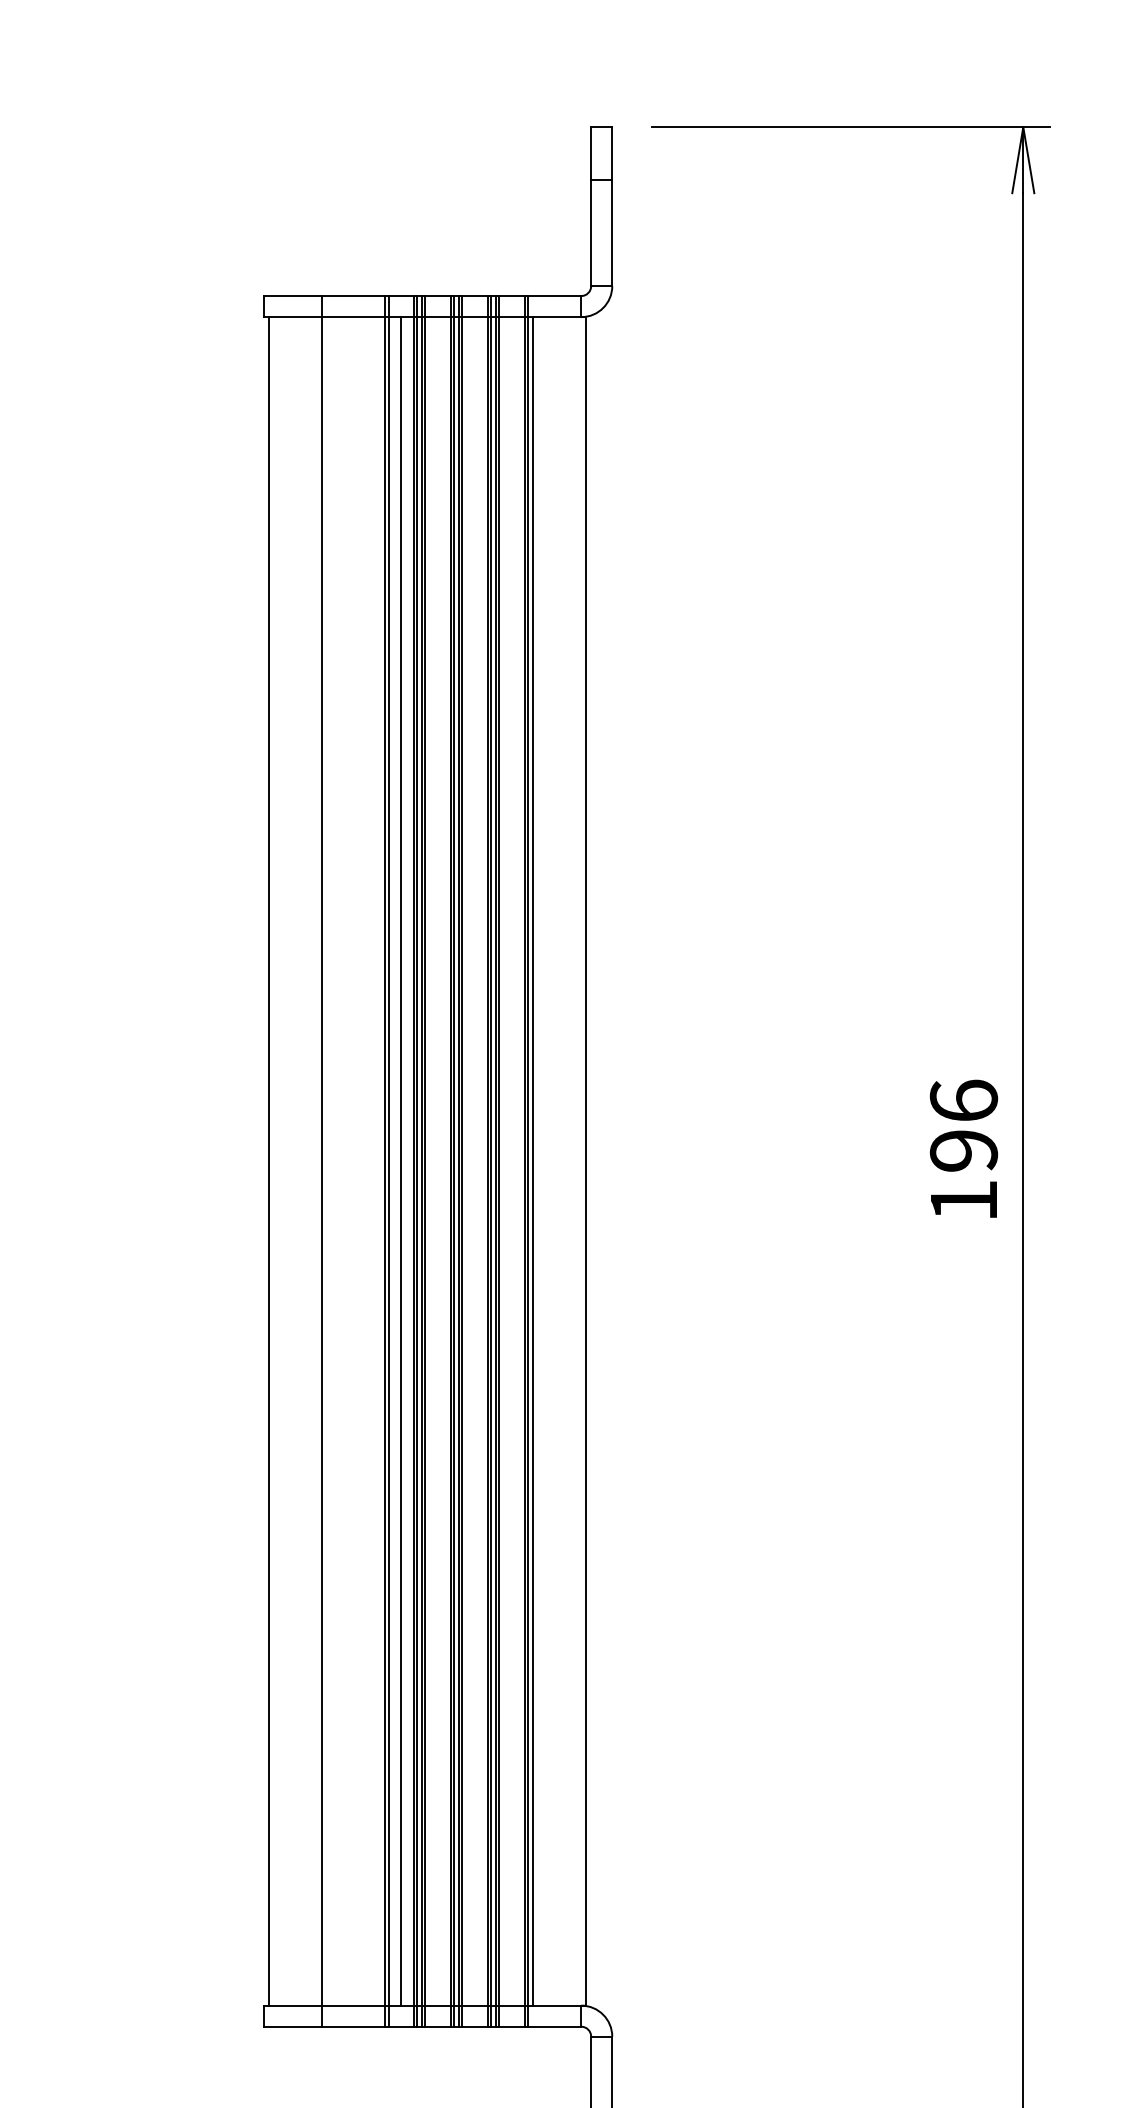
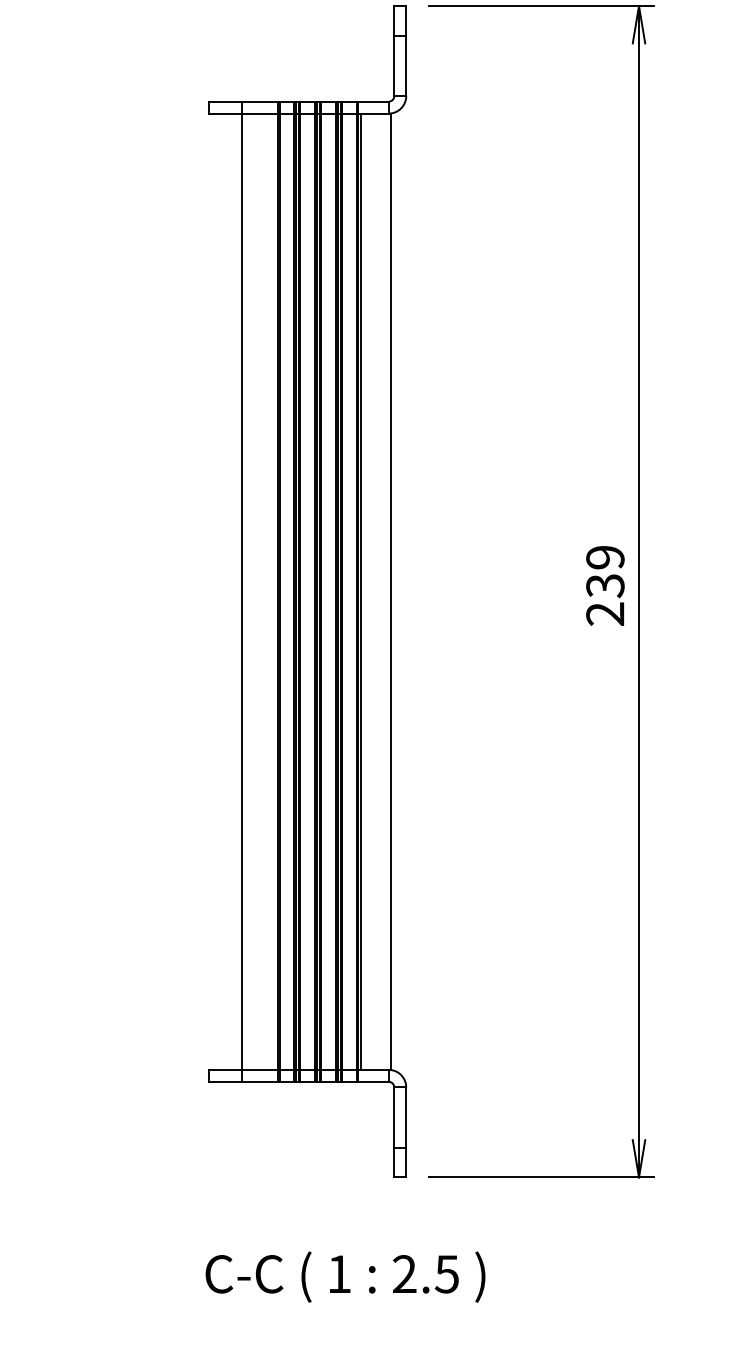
text: (964, 1150) -> (605, 585), 196 -> 239
line: (270, 1160) -> (212, 591), removed
line: (400, 1160) -> (286, 591), removed

